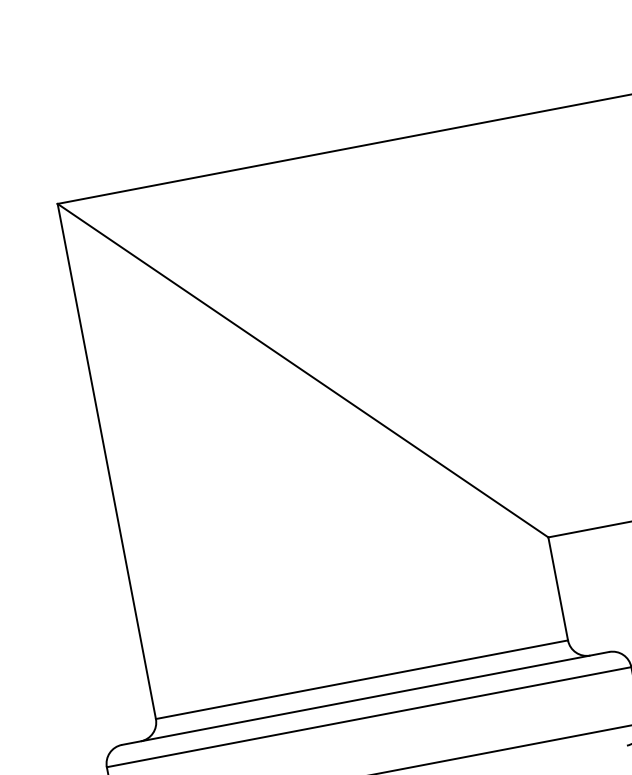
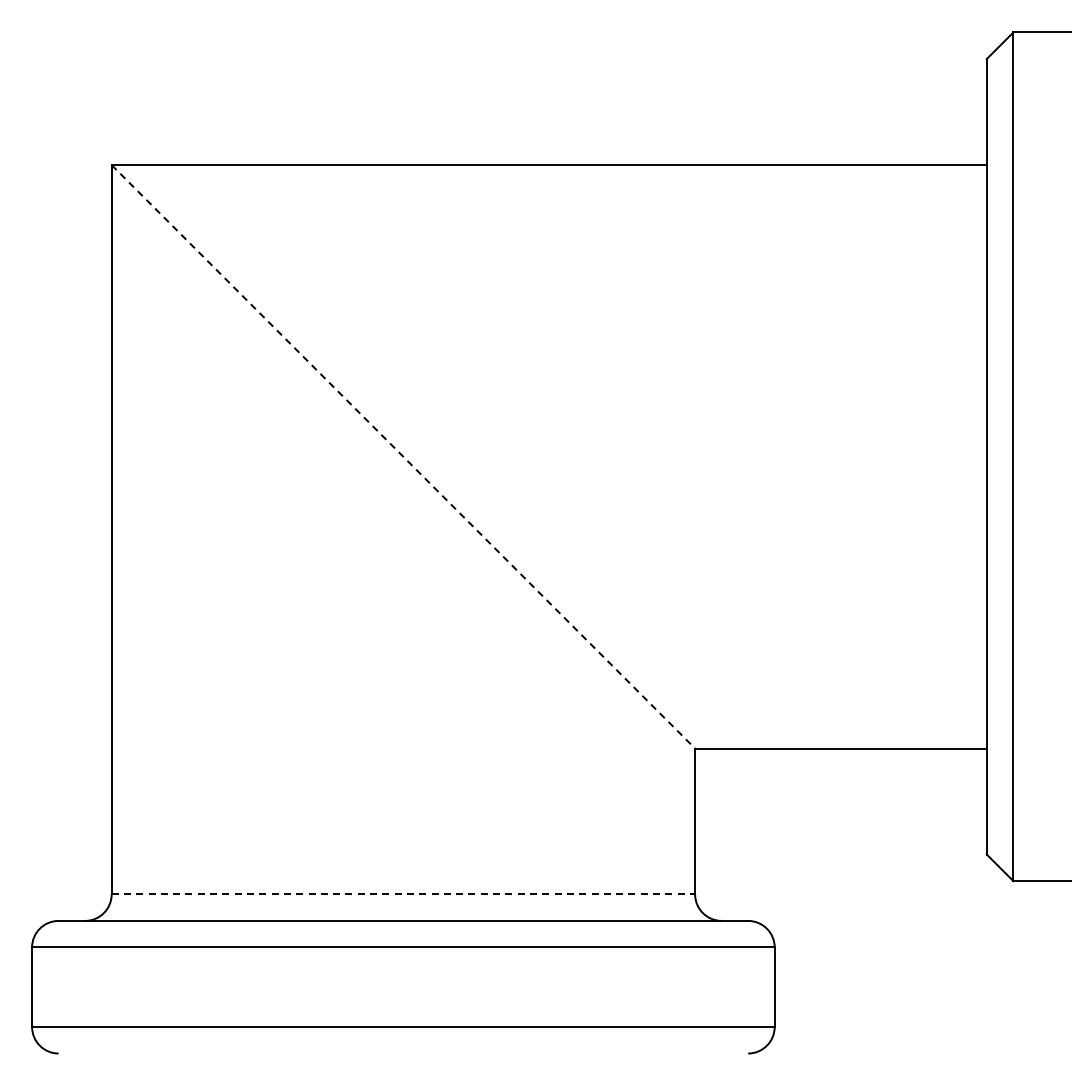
line: (303, 370) -> (403, 456), solid -> dashed
line: (362, 679) -> (403, 894), solid -> dashed

